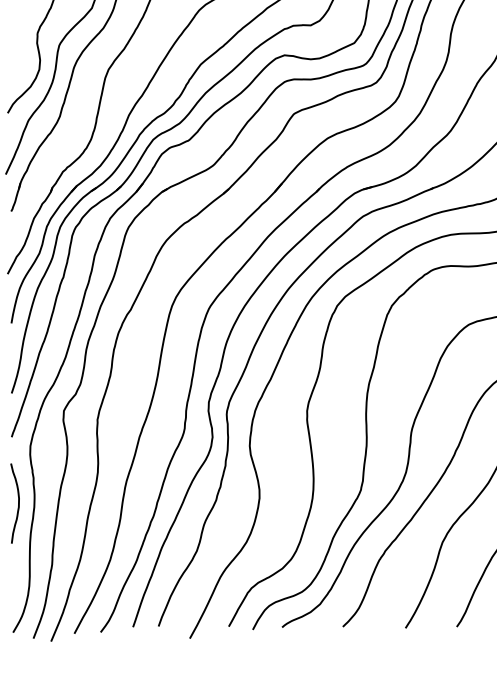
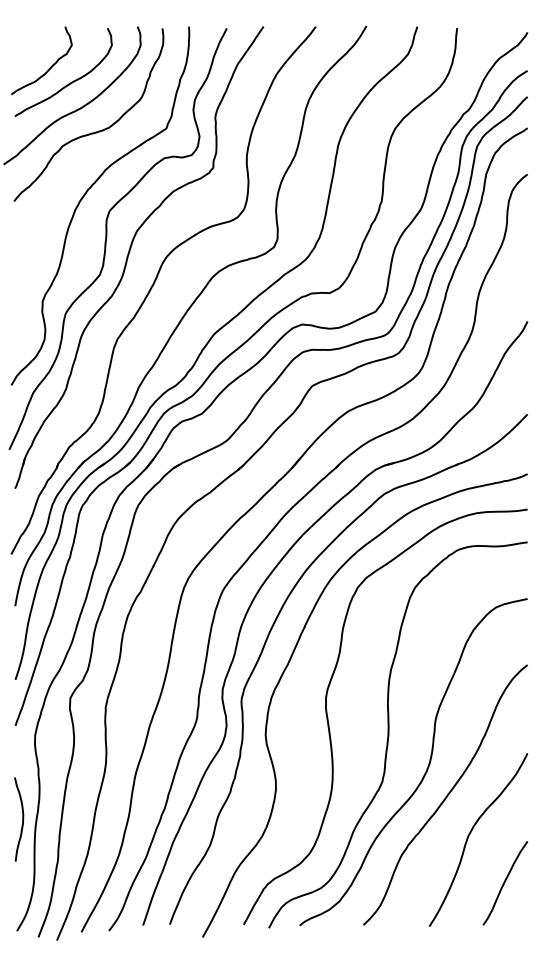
curve: (18, 503) -> (22, 819), moved

